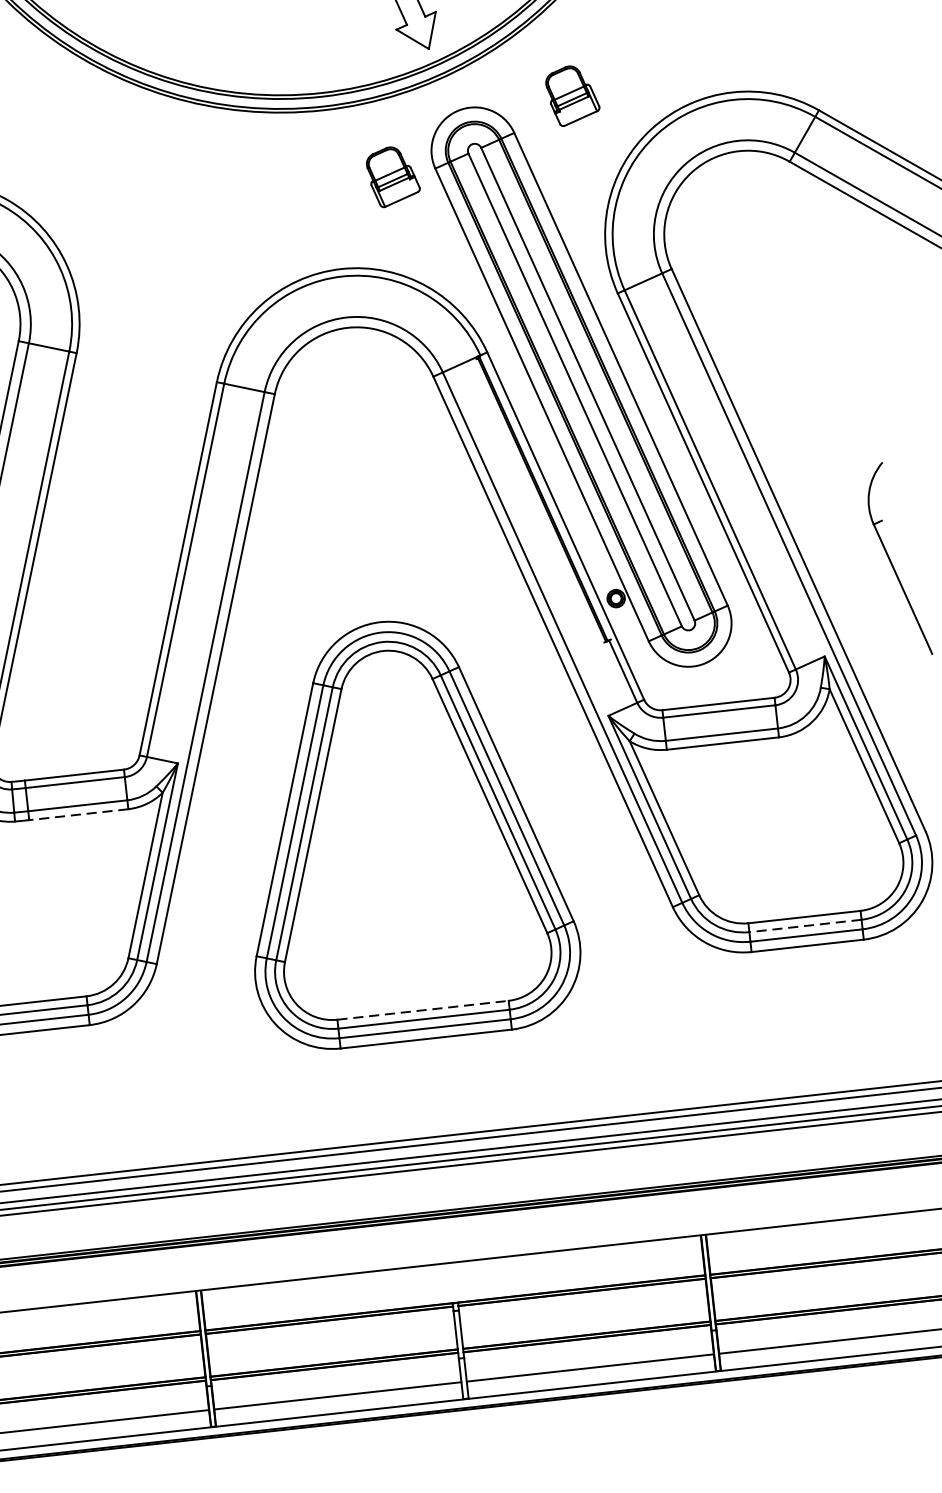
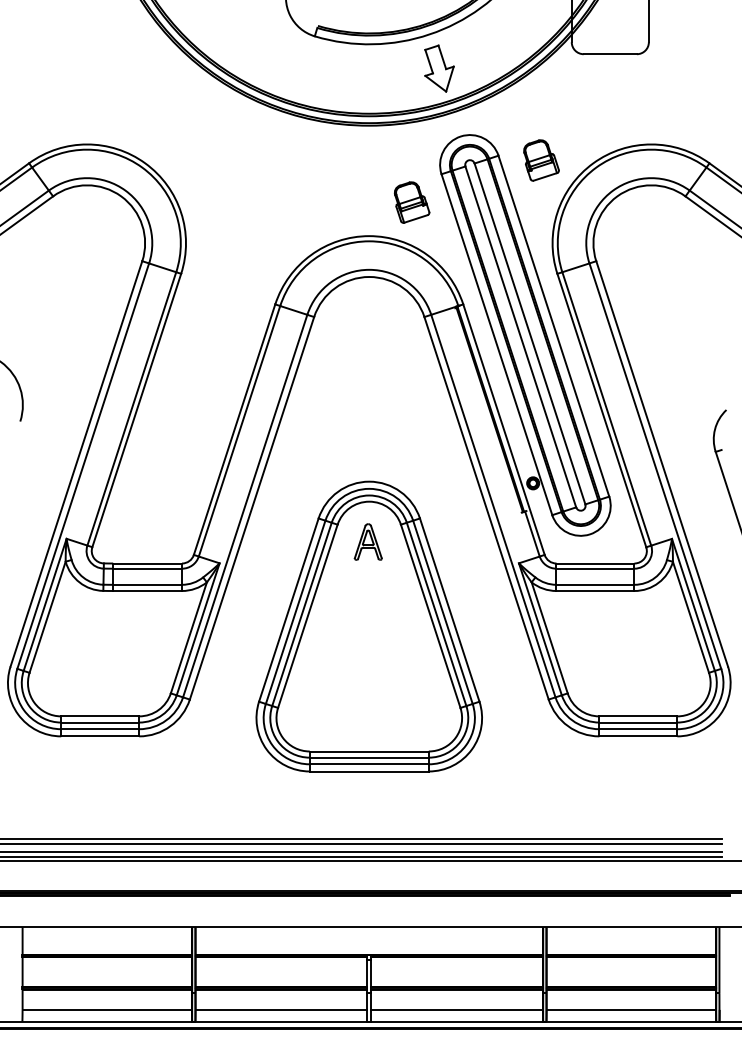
part: (572, 95) -> (541, 160), moved
part: (393, 176) -> (412, 202), moved
part: (387, 708) -> (367, 541), added
line: (78, 815) -> (147, 591), dashed -> solid
line: (805, 925) -> (638, 722), dashed -> solid
line: (423, 1010) -> (369, 751), dashed -> solid

